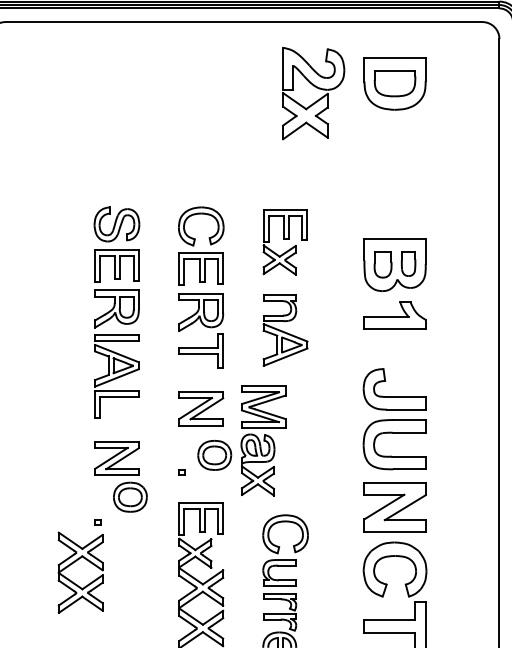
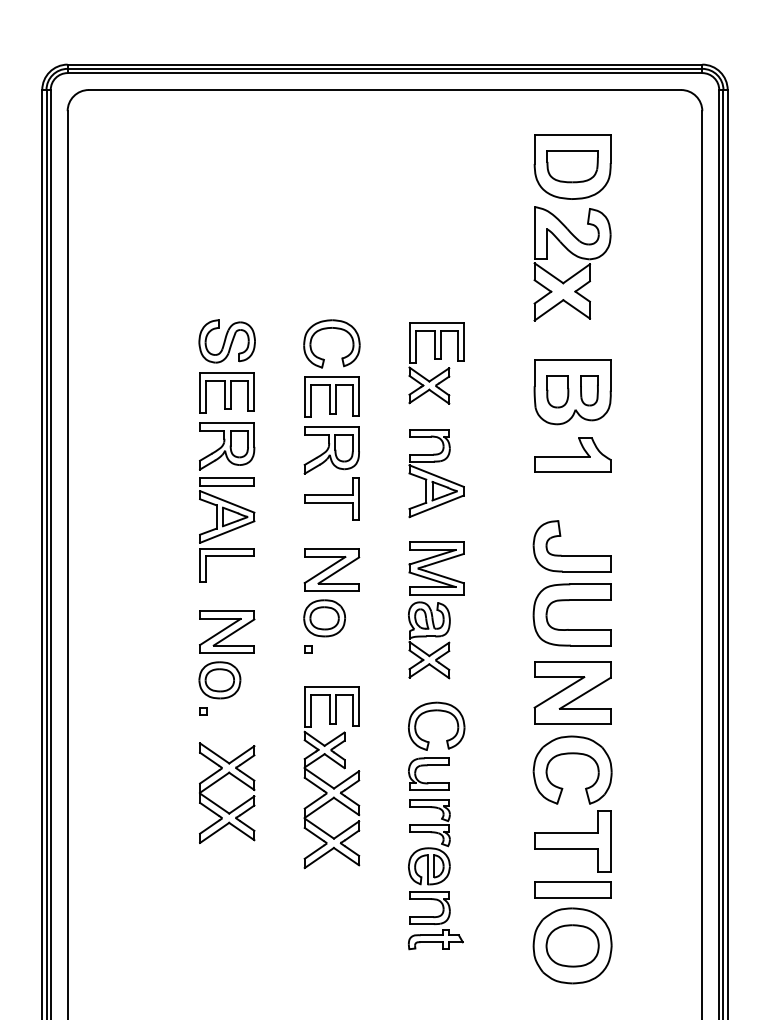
part: (316, 88) -> (576, 257), moved
part: (263, 441) -> (436, 610), moved
part: (214, 455) -> (324, 618), moved
part: (130, 497) -> (219, 680), moved
part: (73, 563) -> (218, 781), moved

